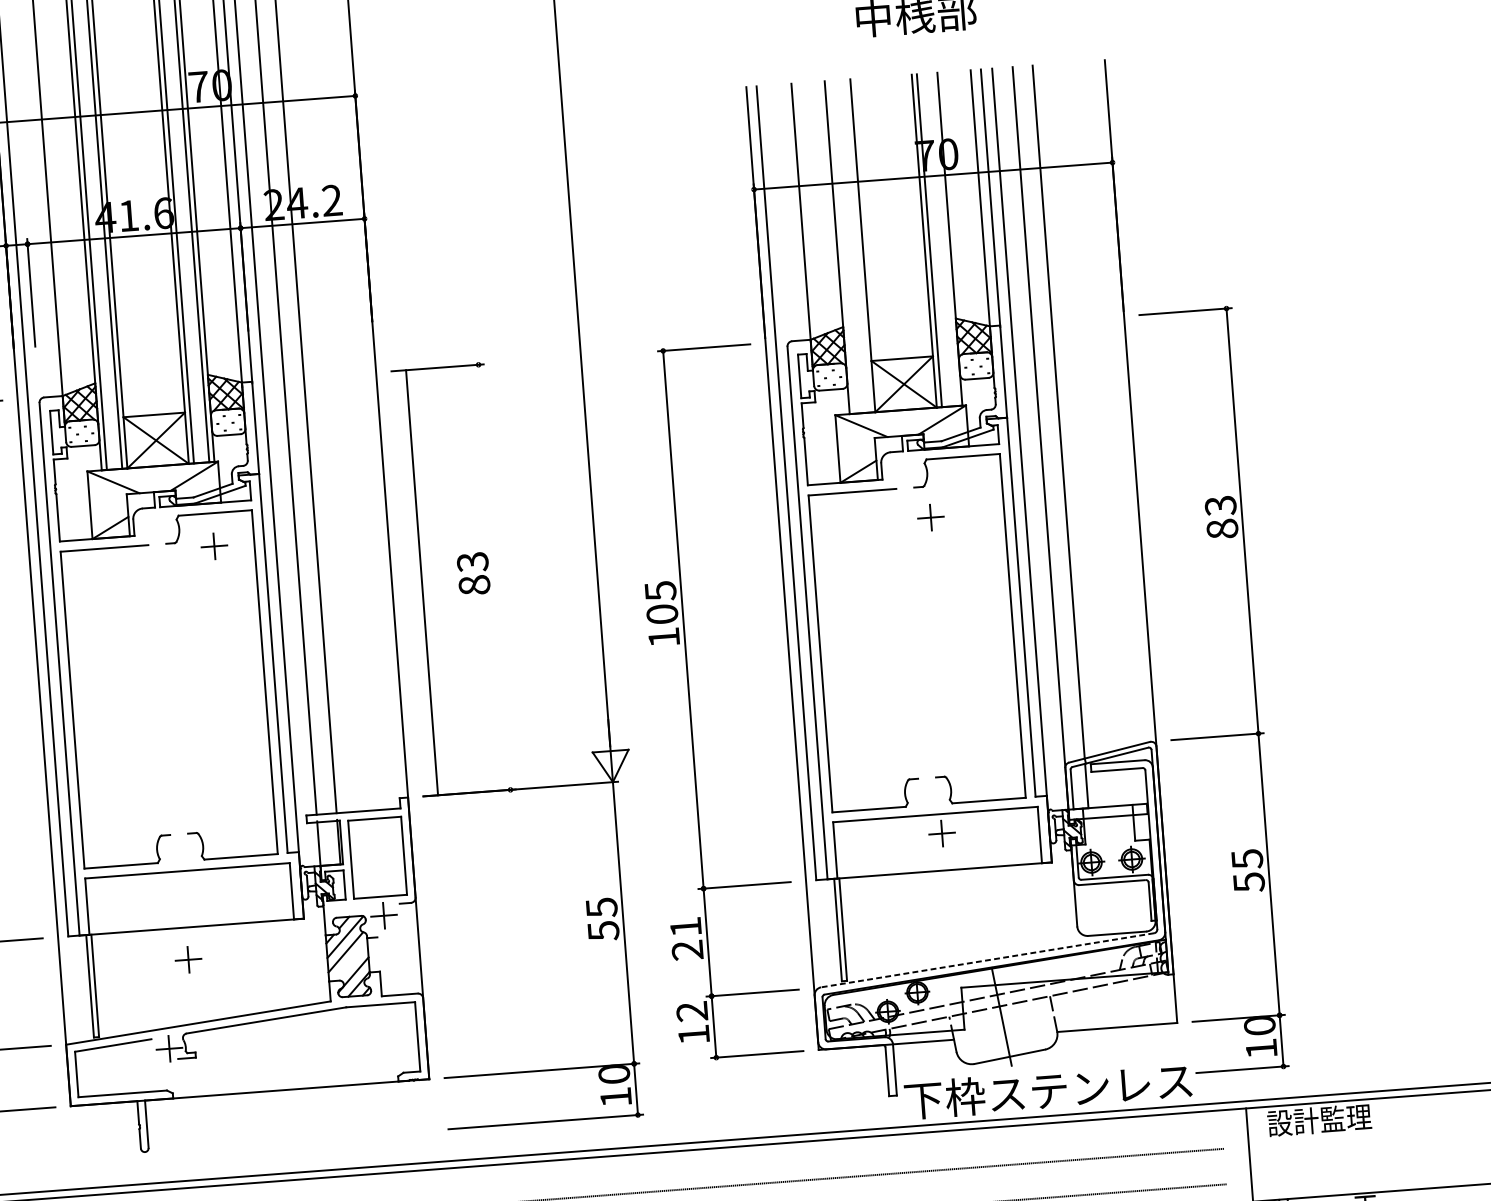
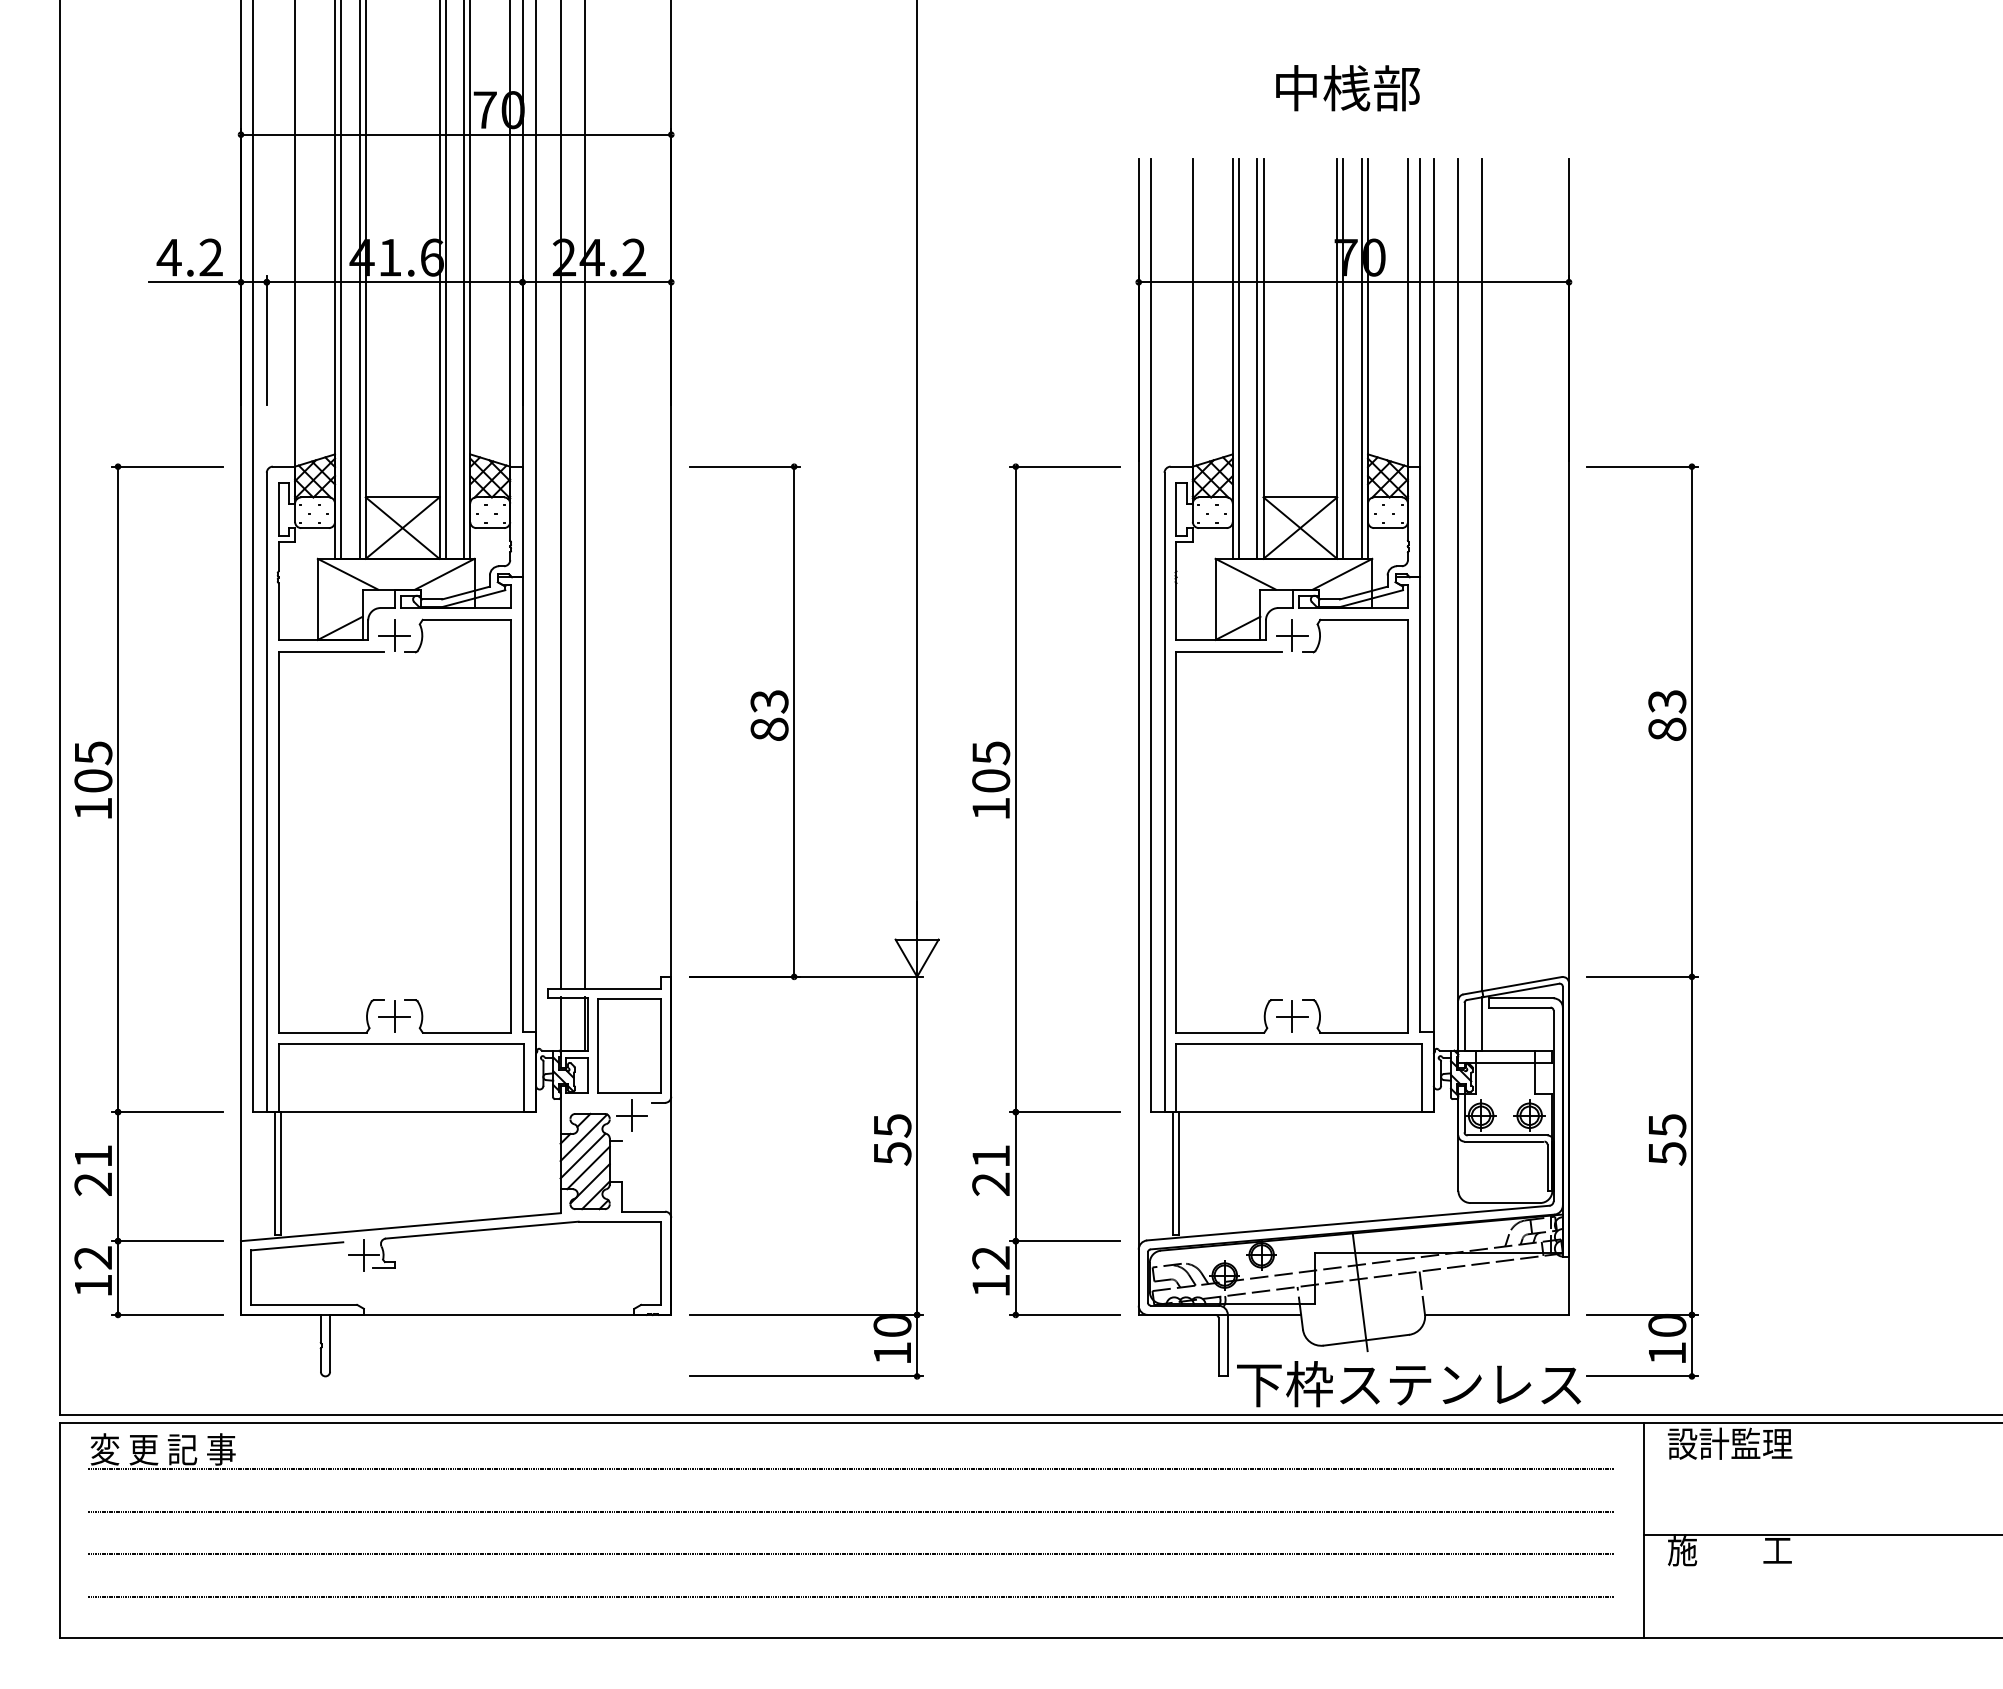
line: (944, 239) -> (1361, 358), added
line: (857, 245) -> (1257, 358), added
line: (841, 246) -> (1238, 358), added
part: (931, 517) -> (1292, 635), moved
part: (214, 546) -> (394, 635), moved
line: (422, 582) -> (794, 721), moved
part: (942, 833) -> (1292, 1016), moved
part: (188, 959) -> (394, 1016), moved
line: (987, 960) -> (1348, 1223), dashed -> solid
line: (351, 961) -> (588, 1167), added

